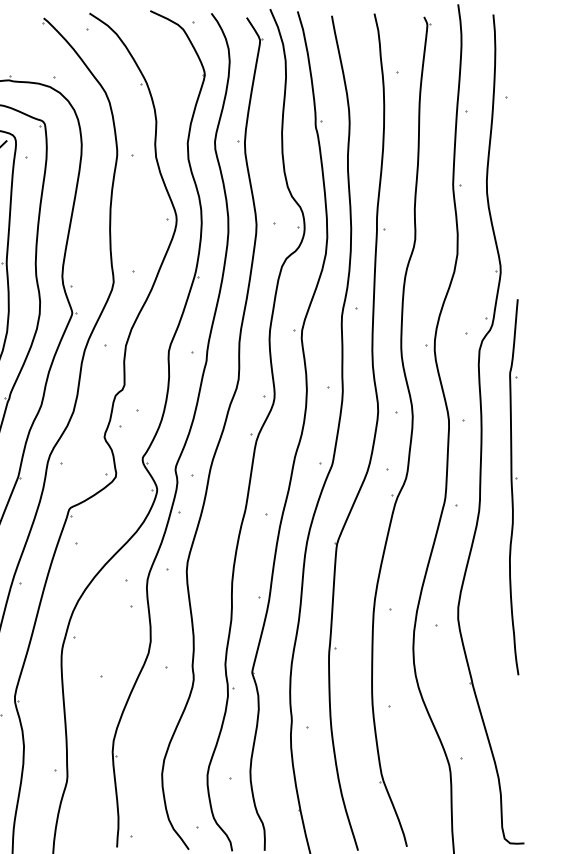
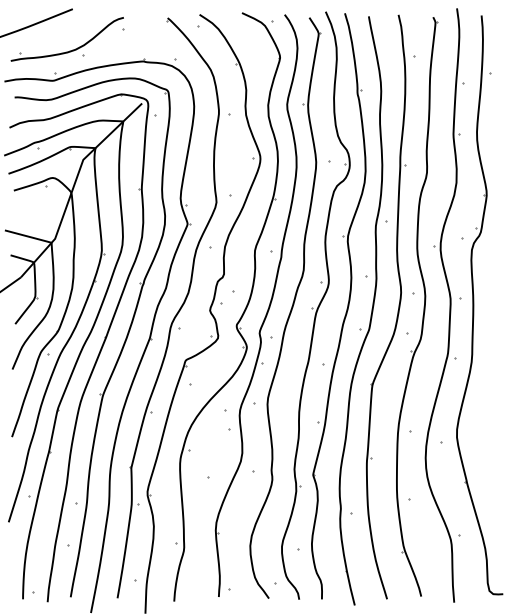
part: (513, 487) -> (495, 345), removed

